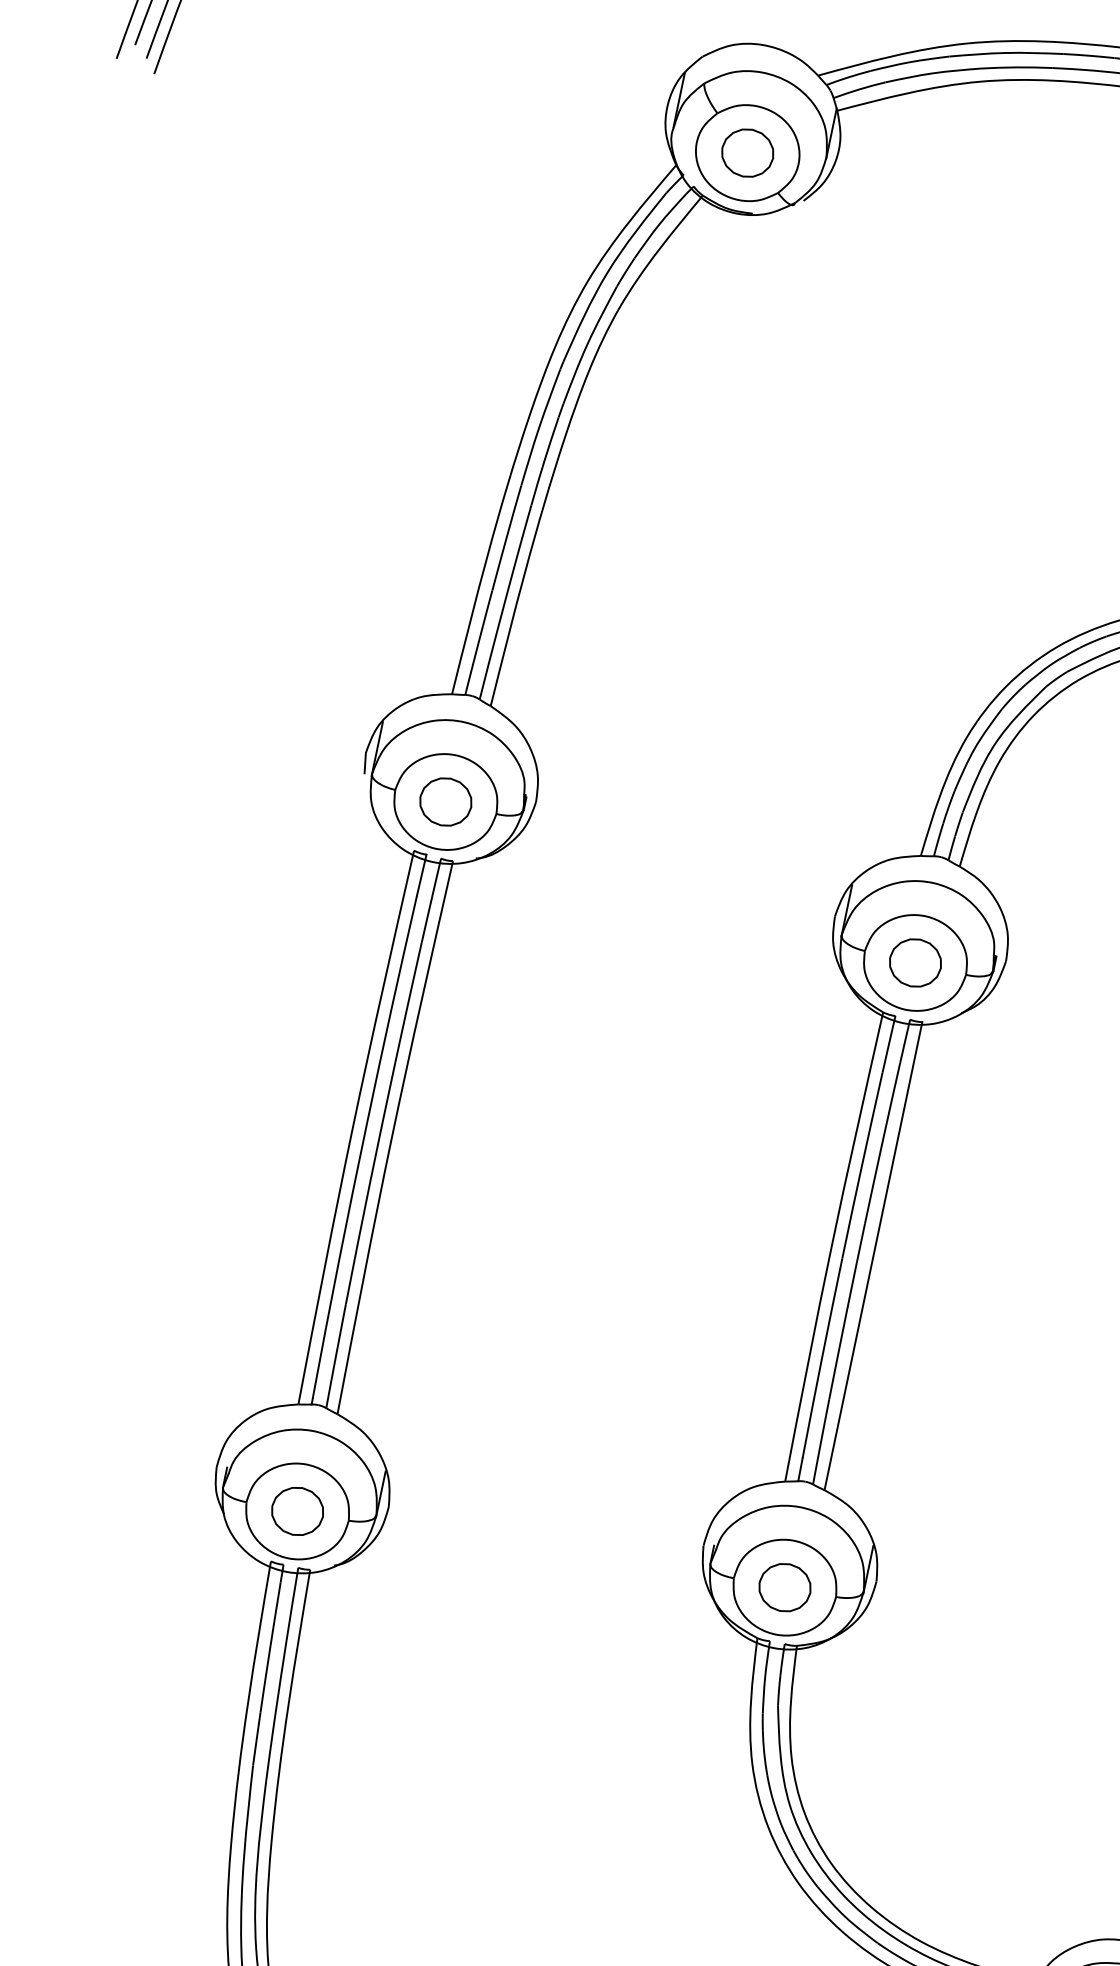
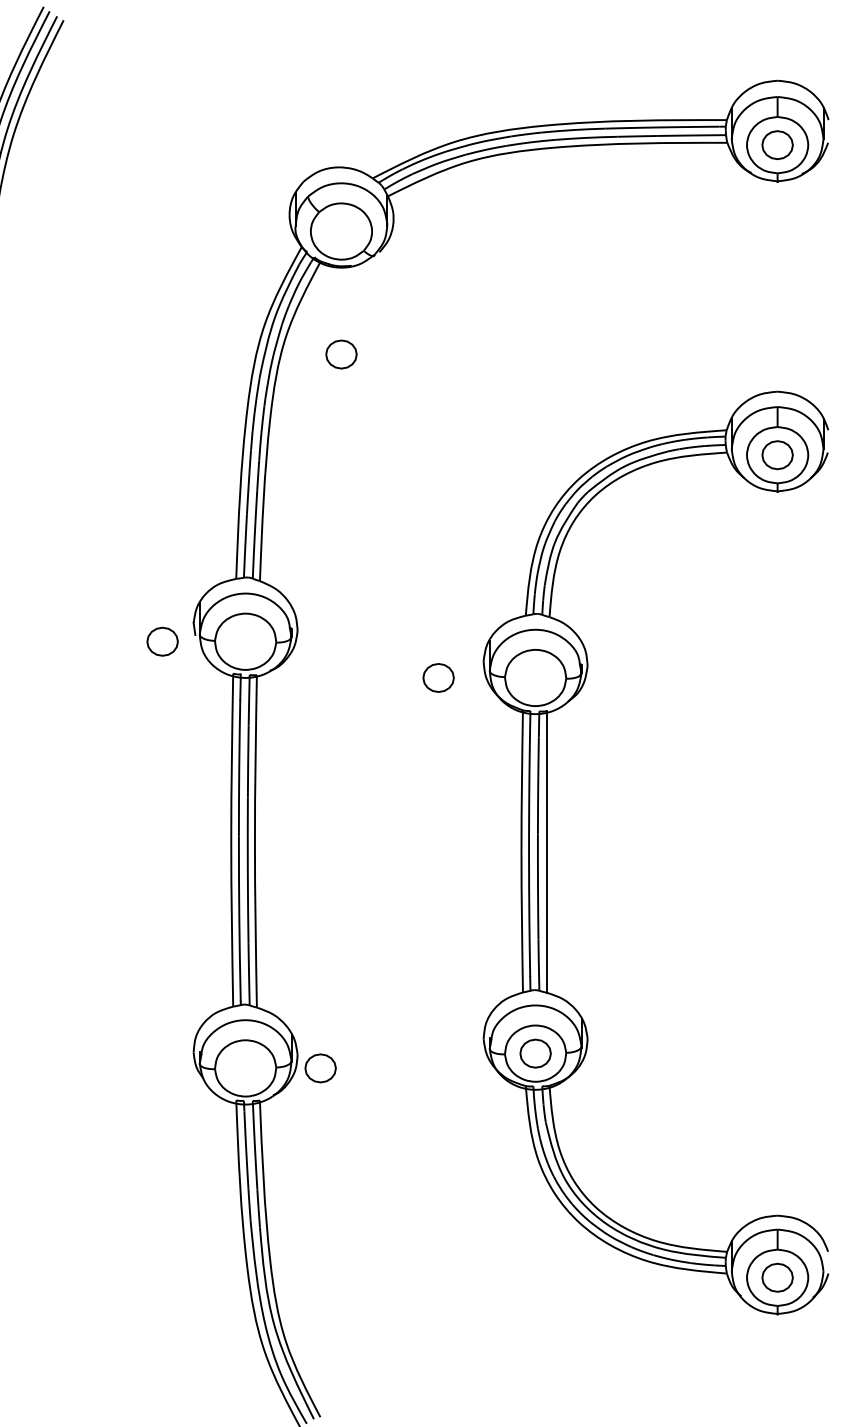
part: (747, 153) -> (341, 354), moved
part: (445, 801) -> (162, 641), moved
part: (915, 962) -> (438, 677), moved
part: (297, 1511) -> (320, 1068), moved

